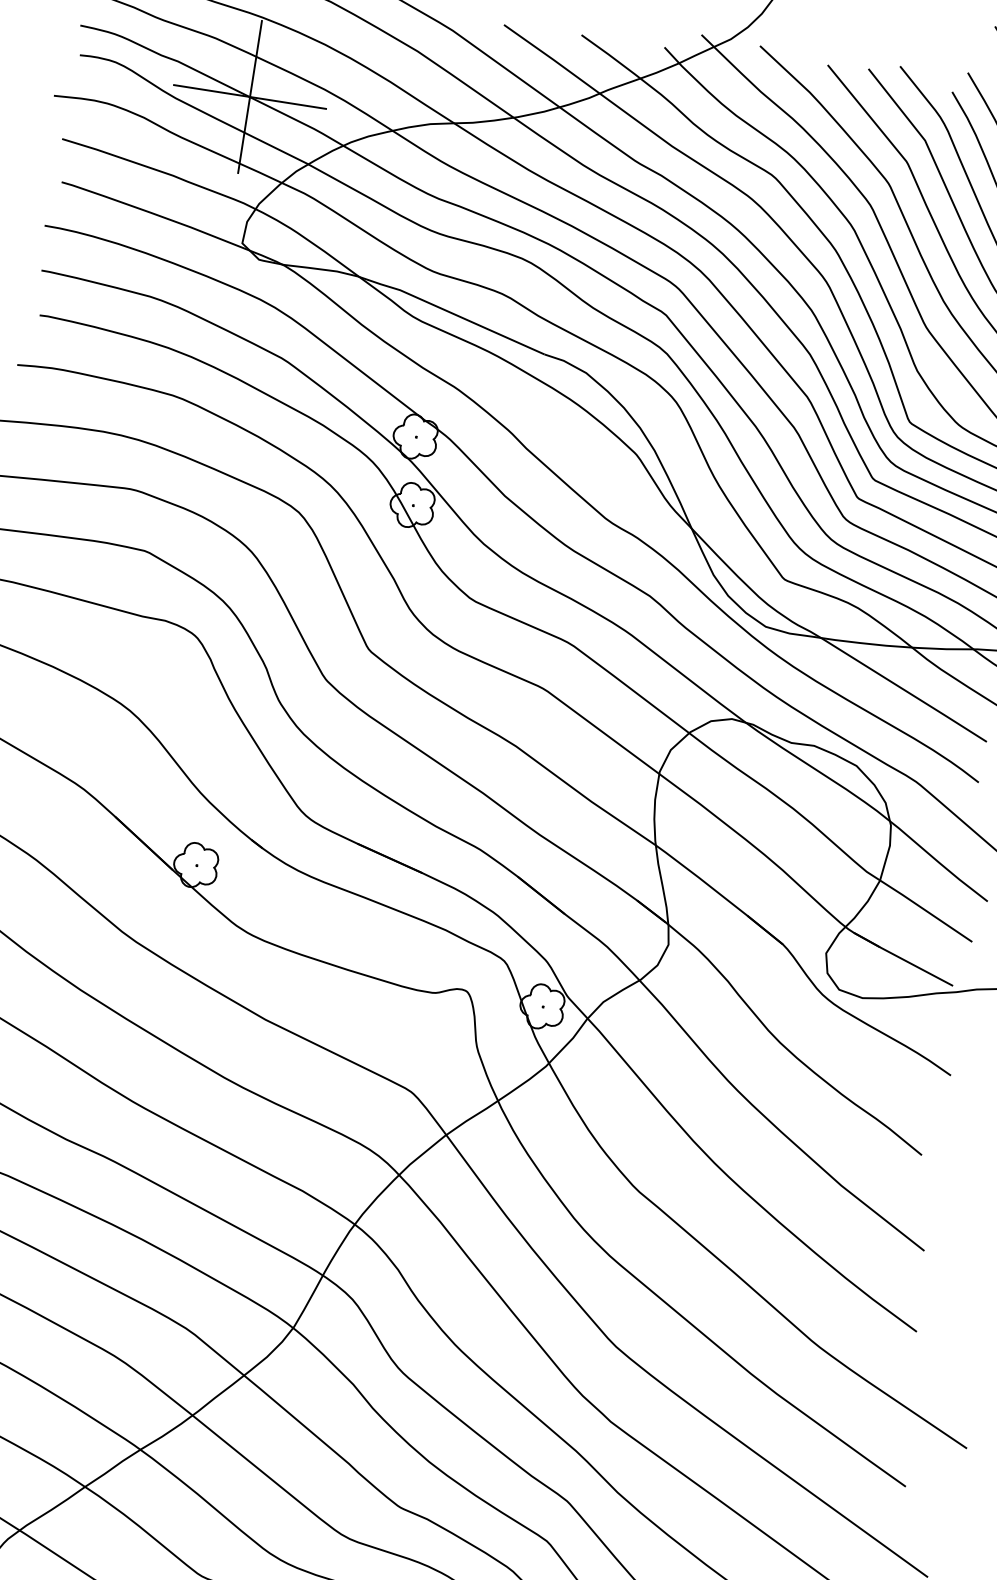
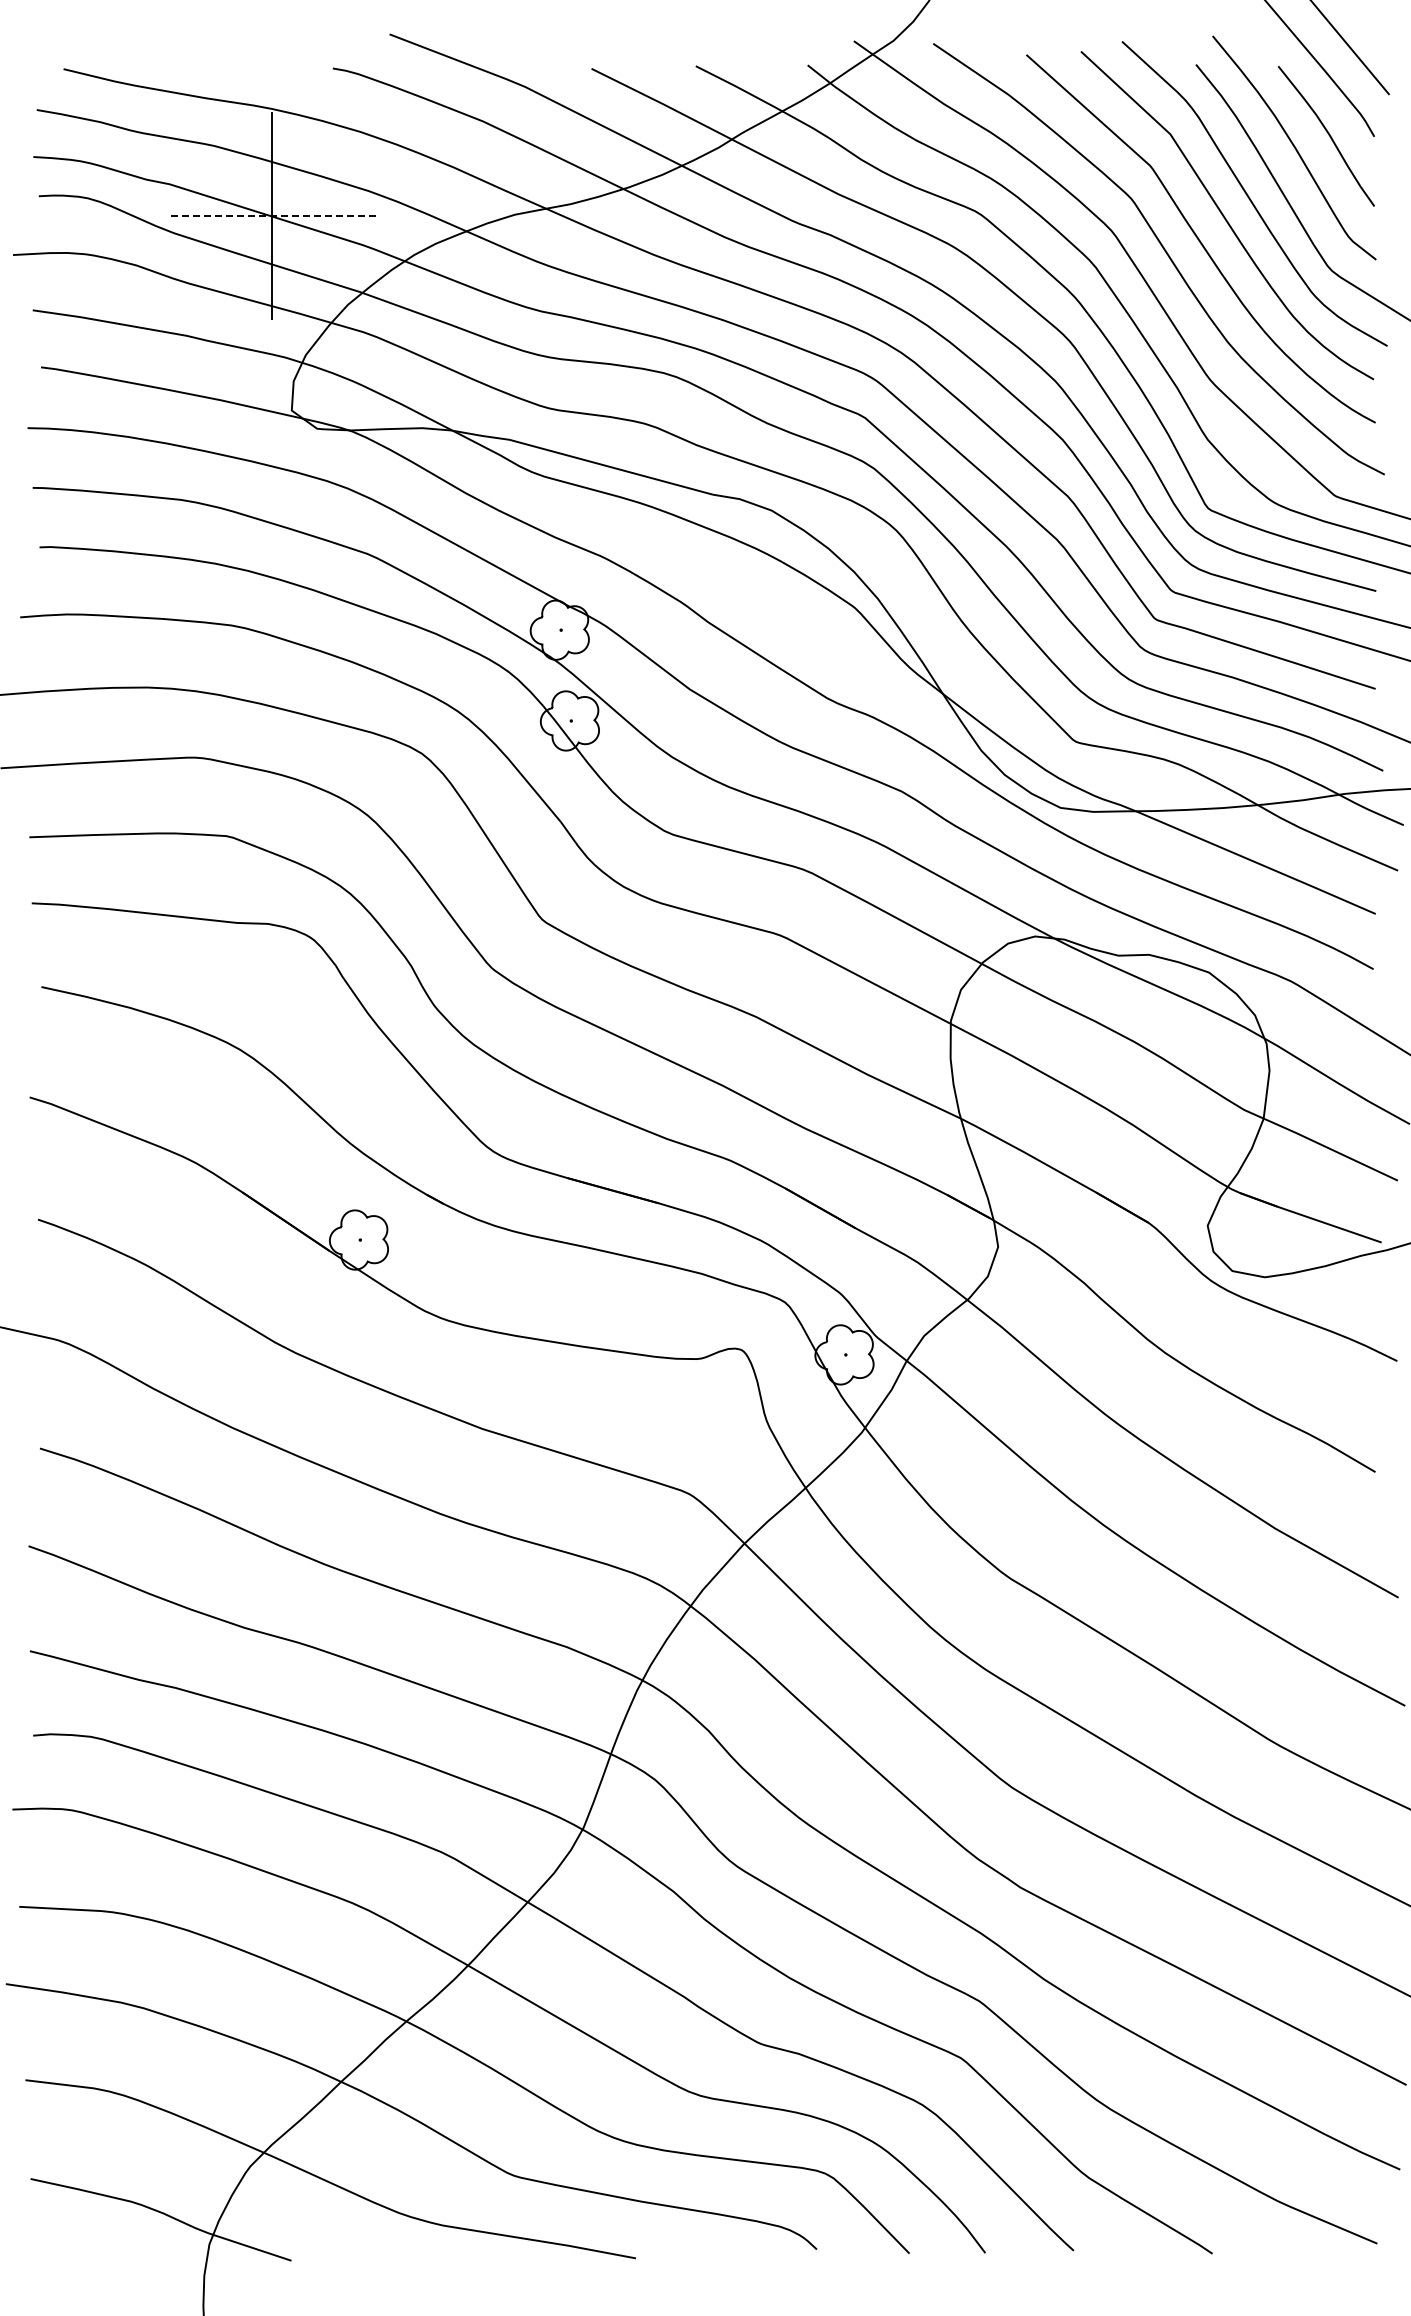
line: (249, 97) -> (271, 216), solid -> dashed

